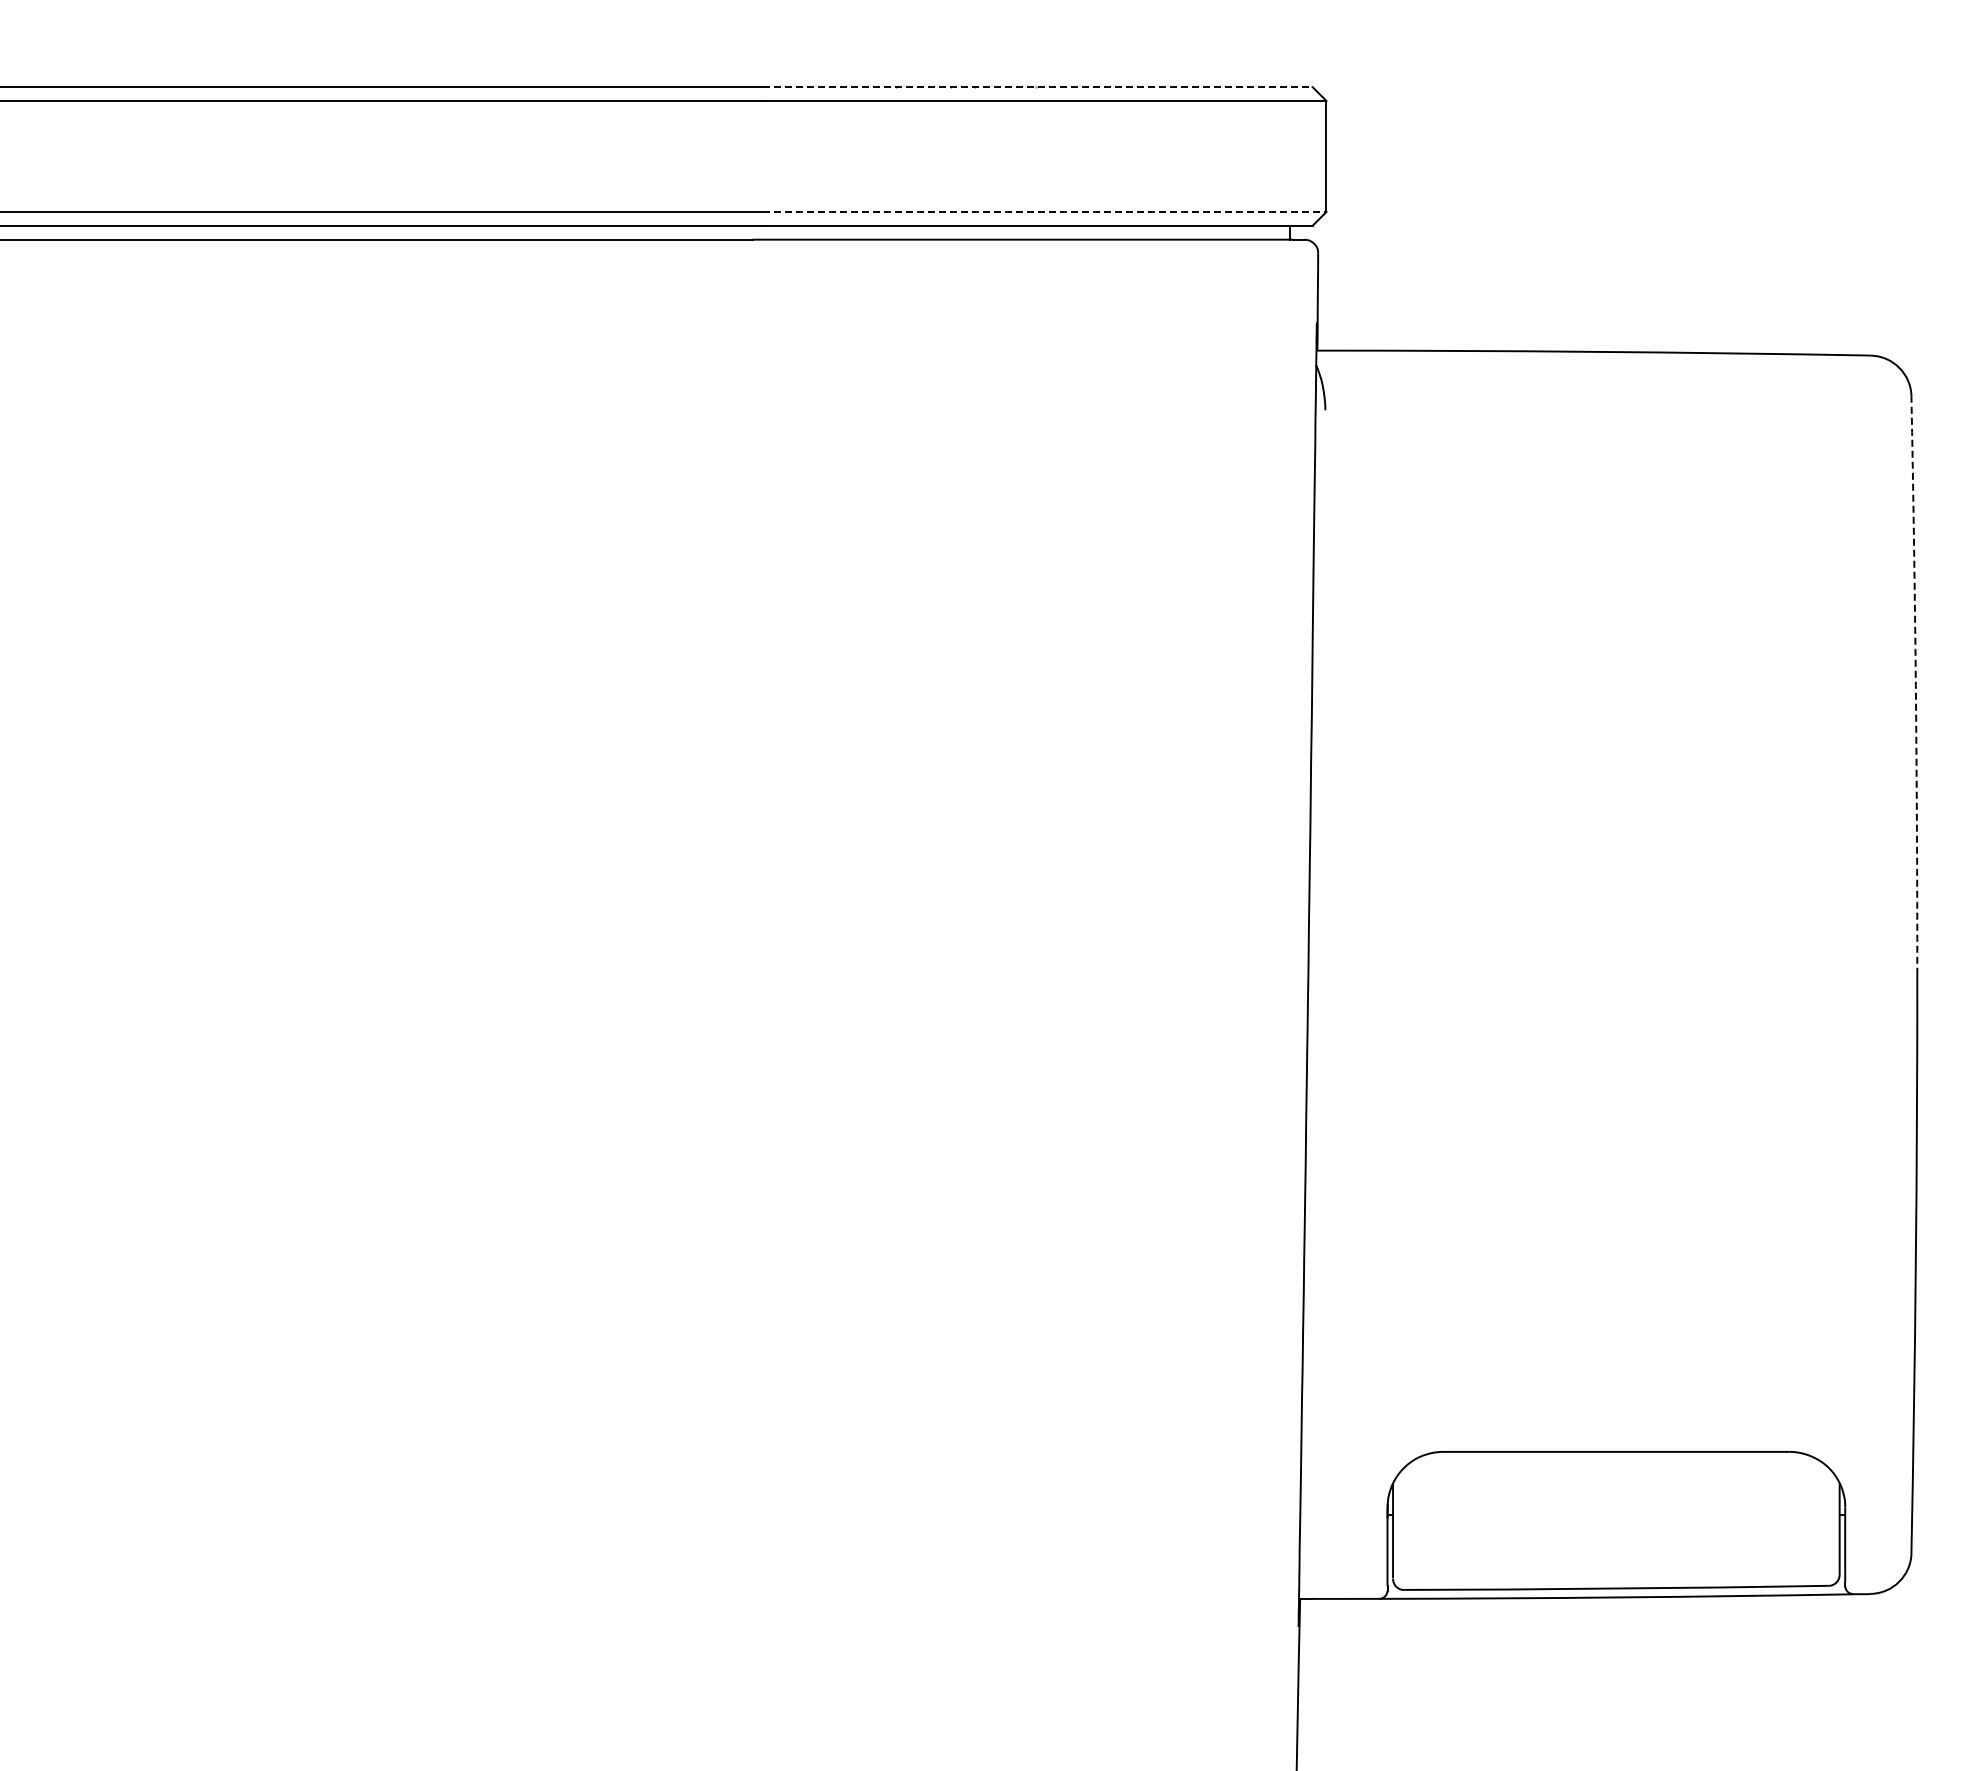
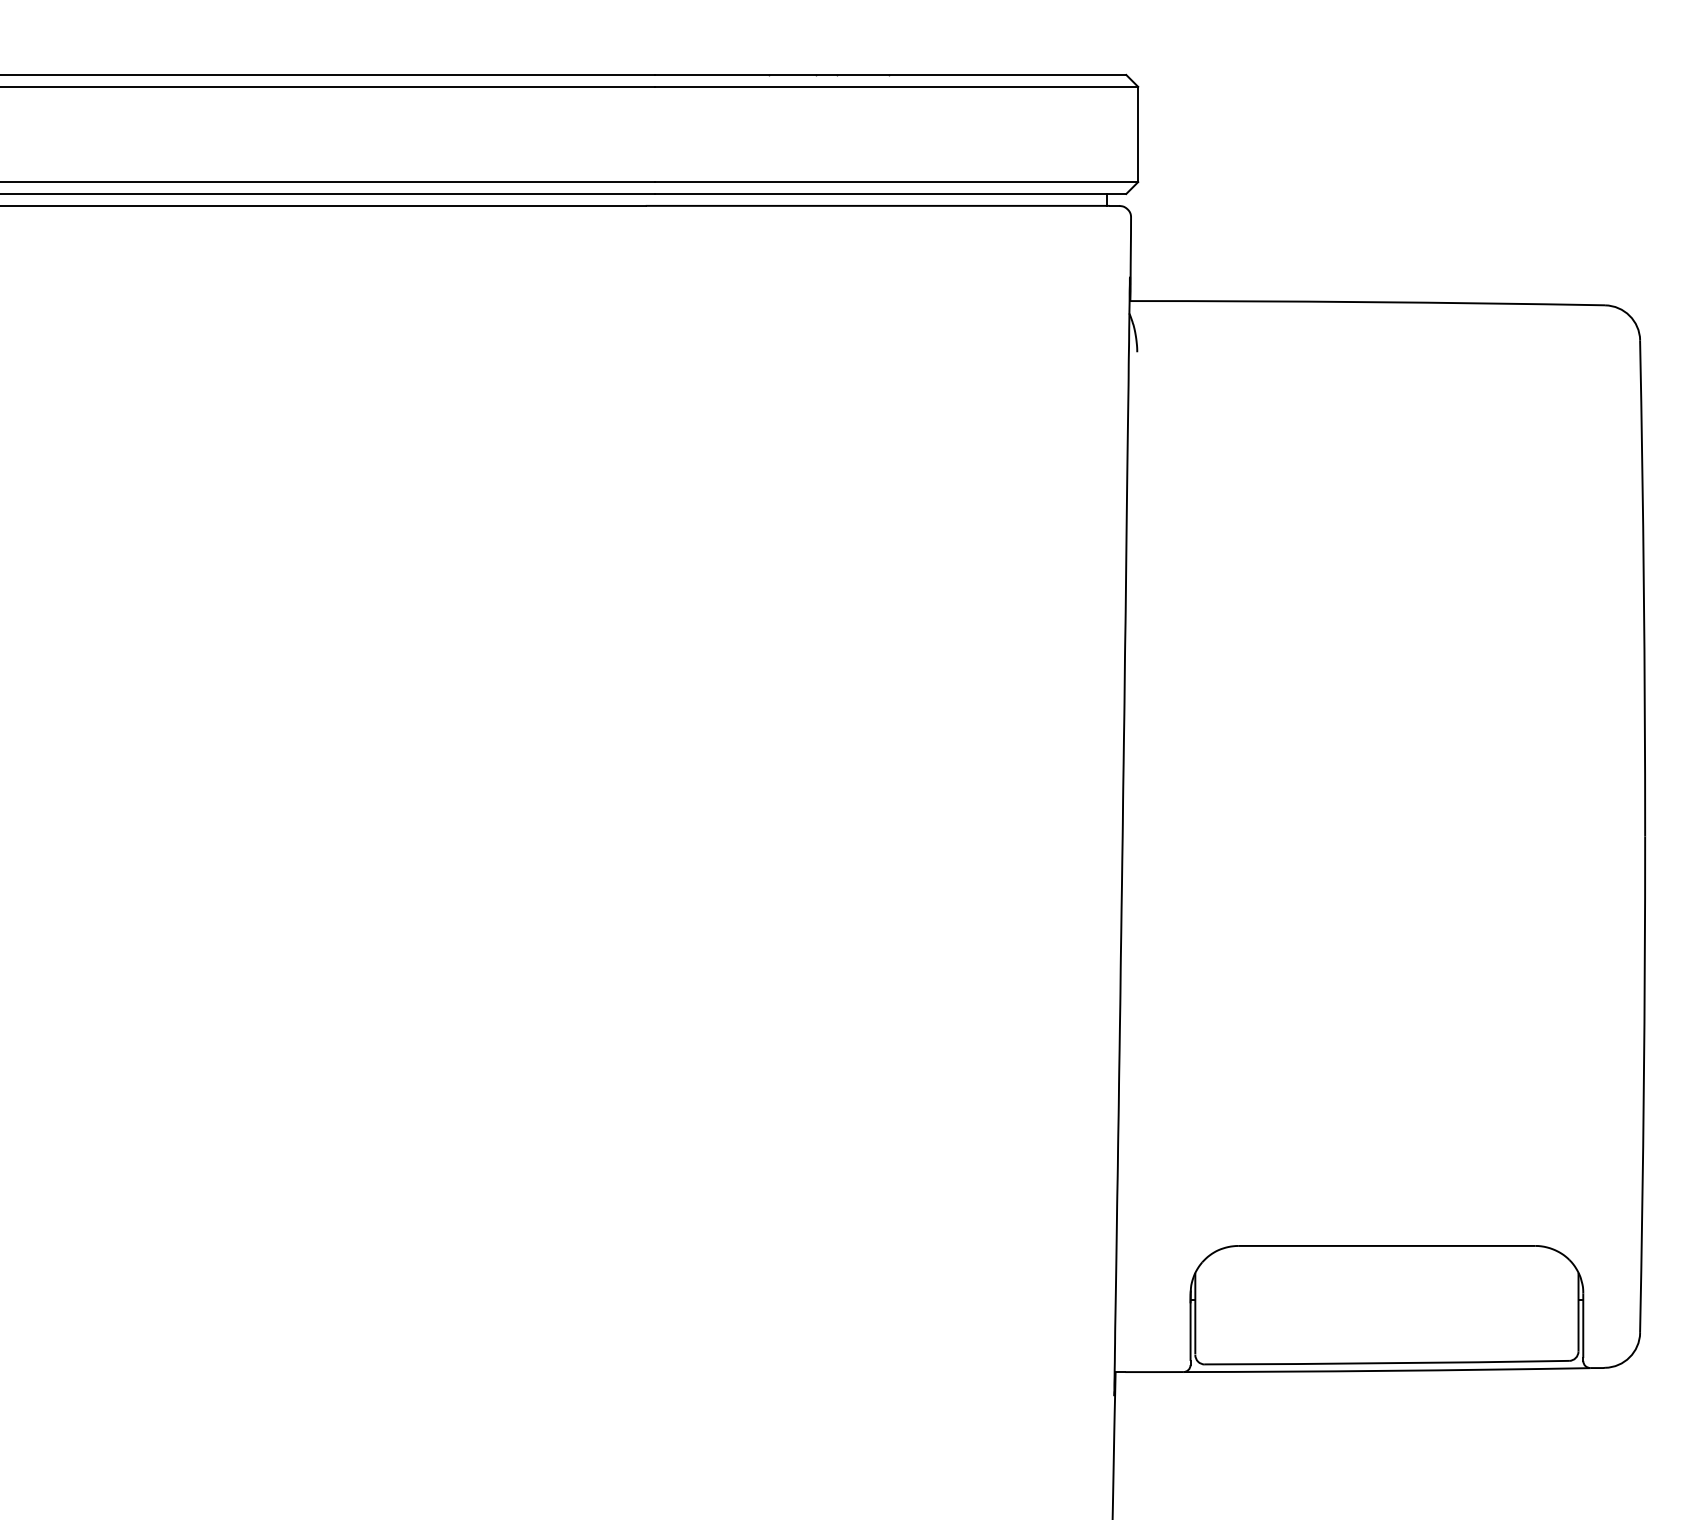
line: (1037, 87) -> (890, 75), dashed -> solid
line: (1044, 211) -> (896, 181), dashed -> solid
arc: (1915, 685) -> (1643, 588), dashed -> solid

